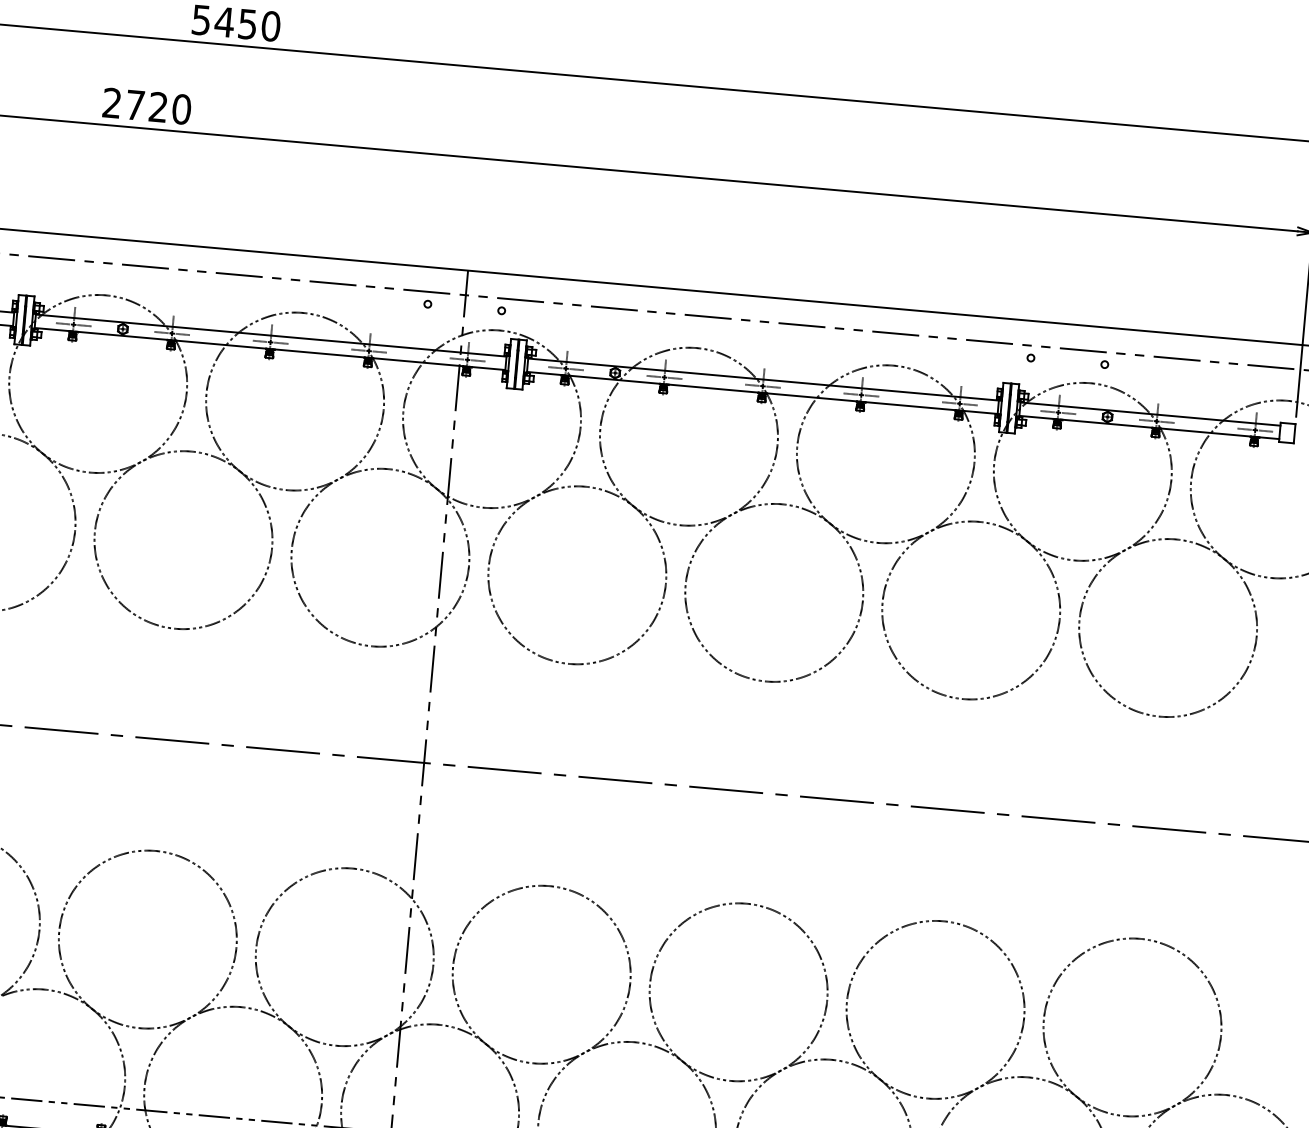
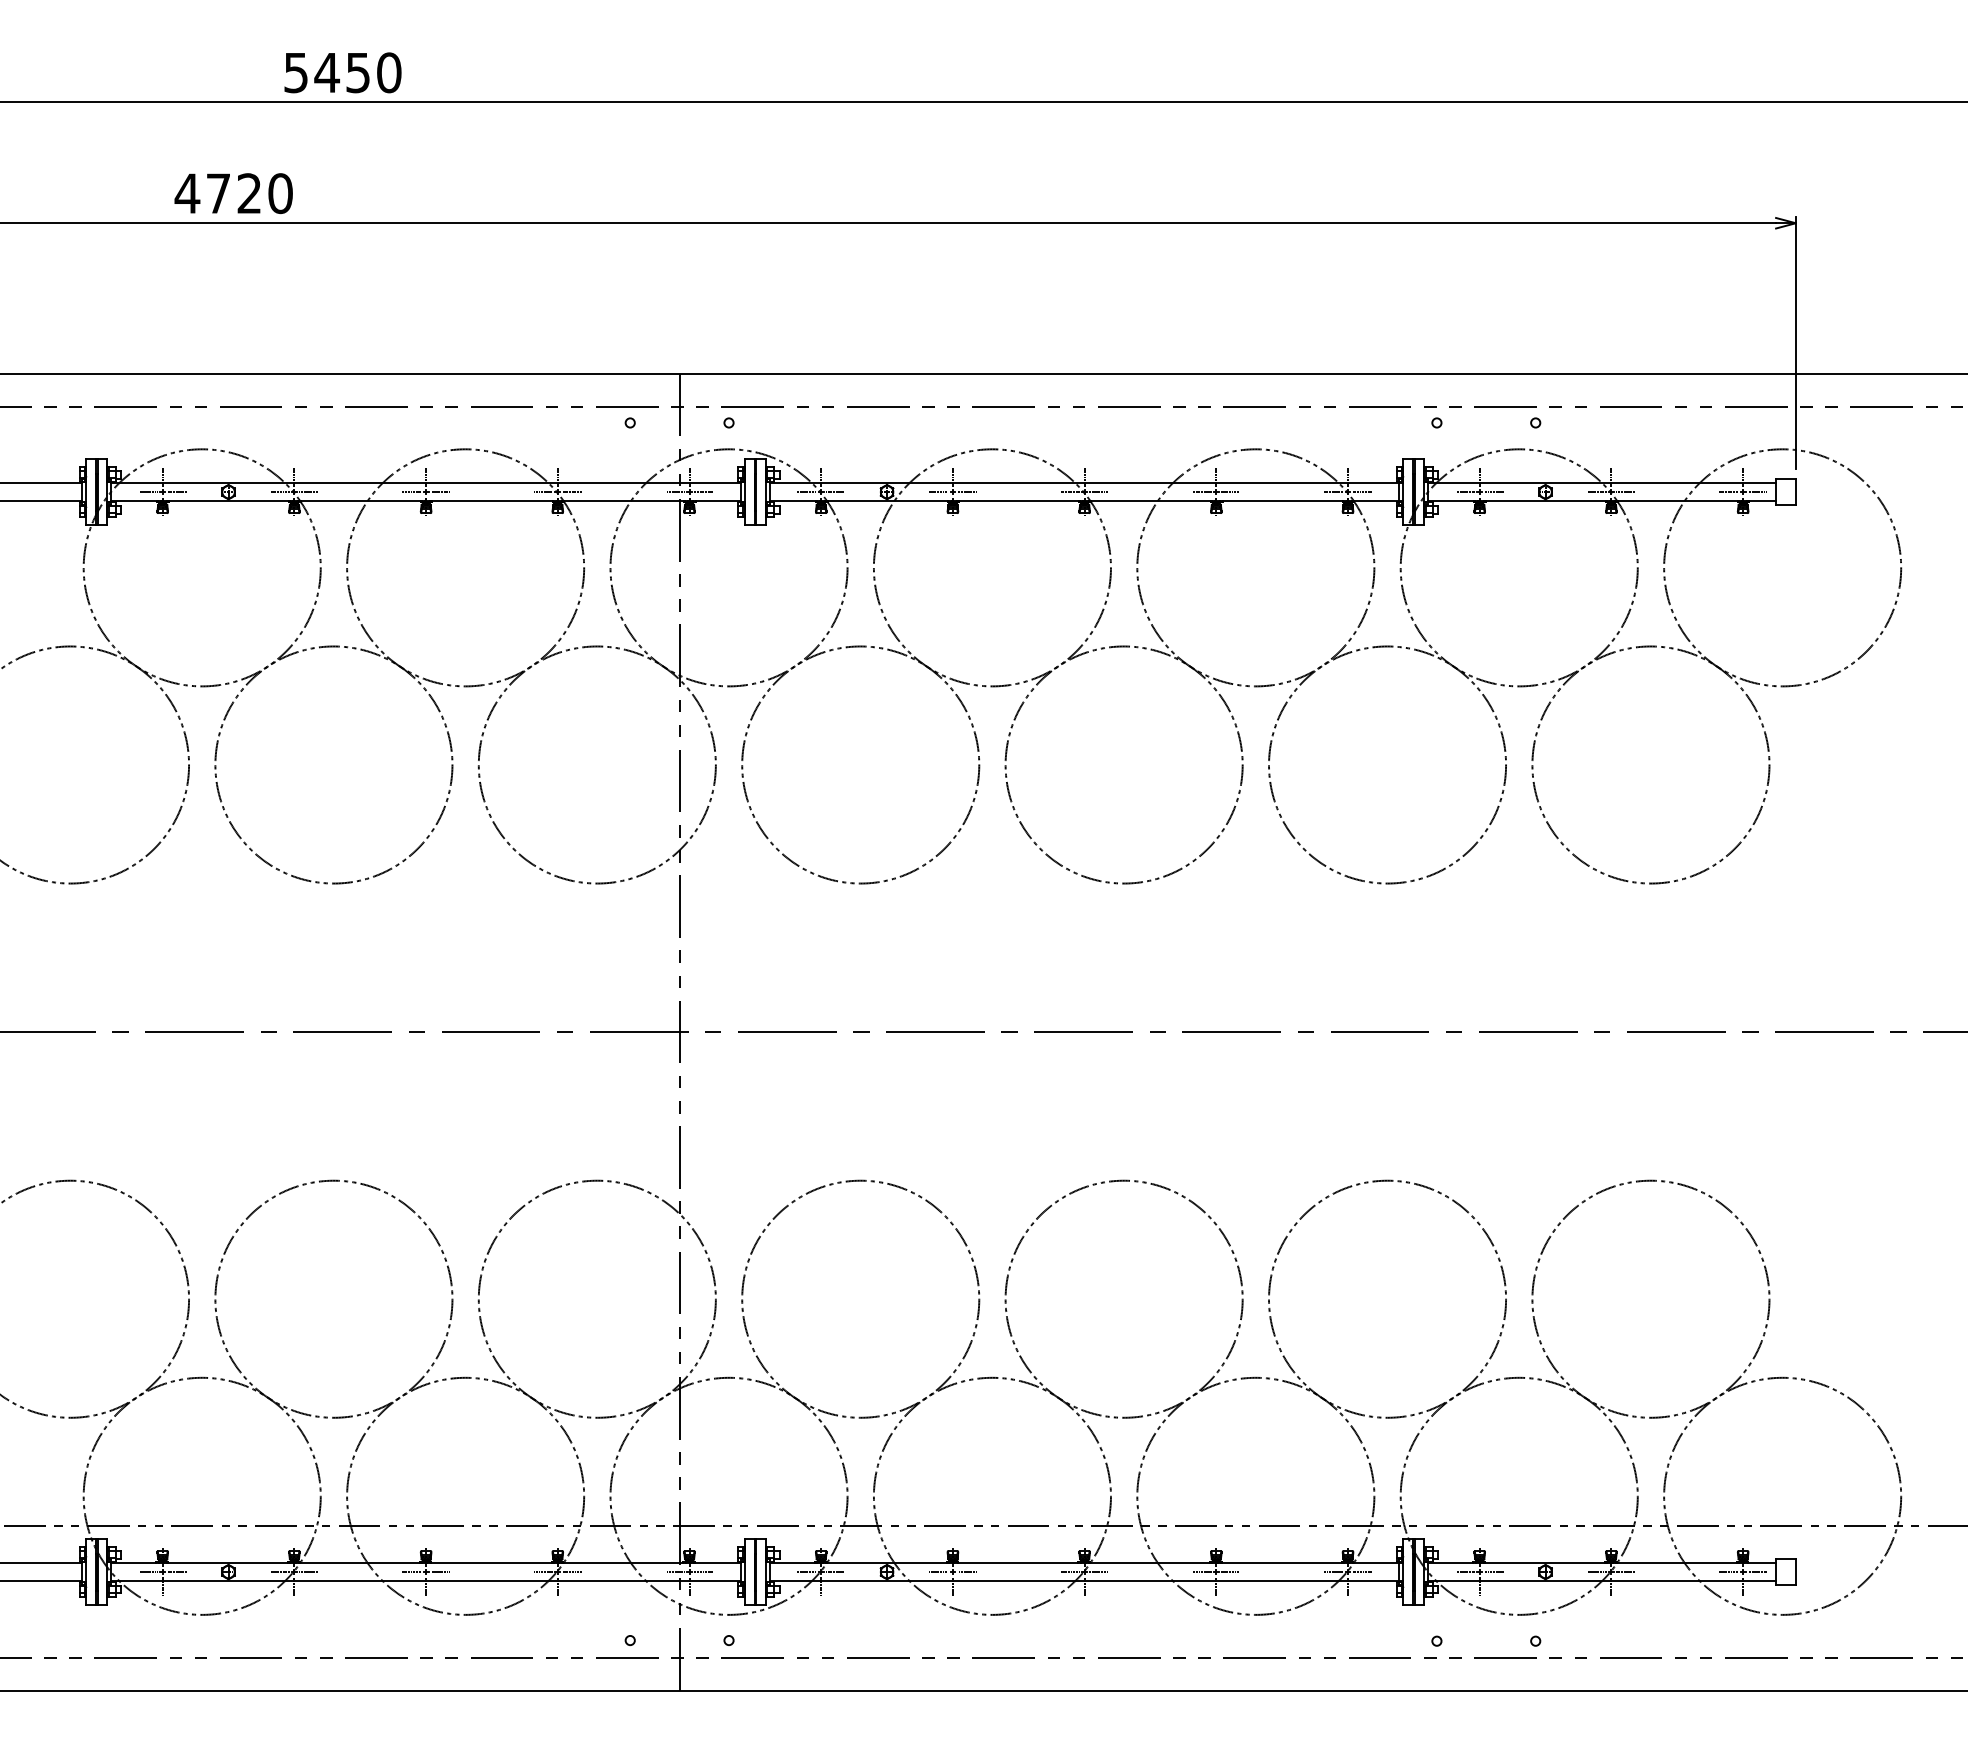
text: (112, 103) -> (187, 193), 2720 -> 4720

